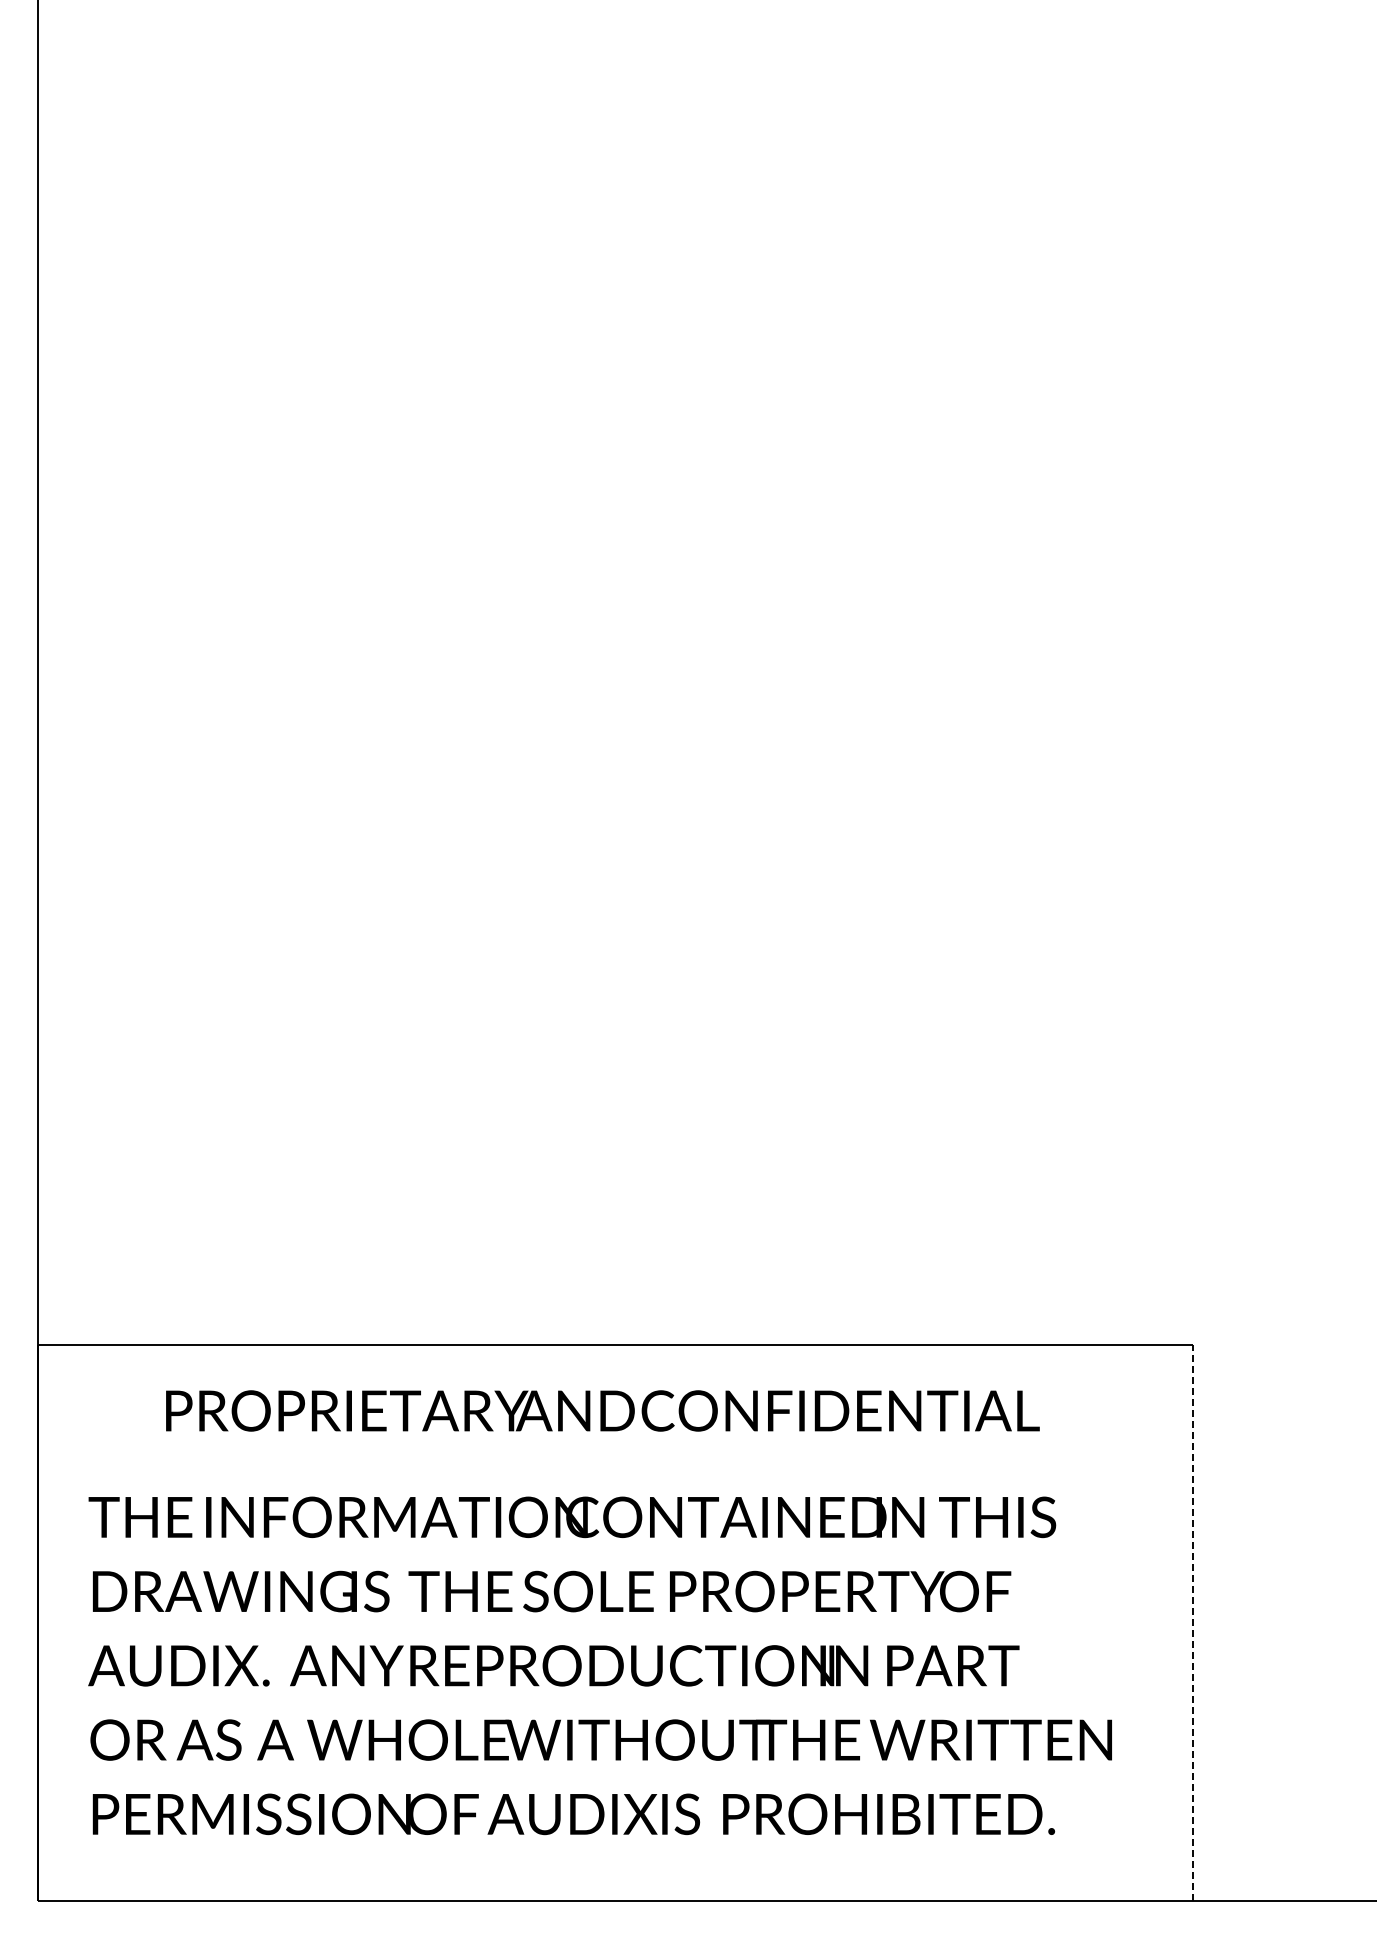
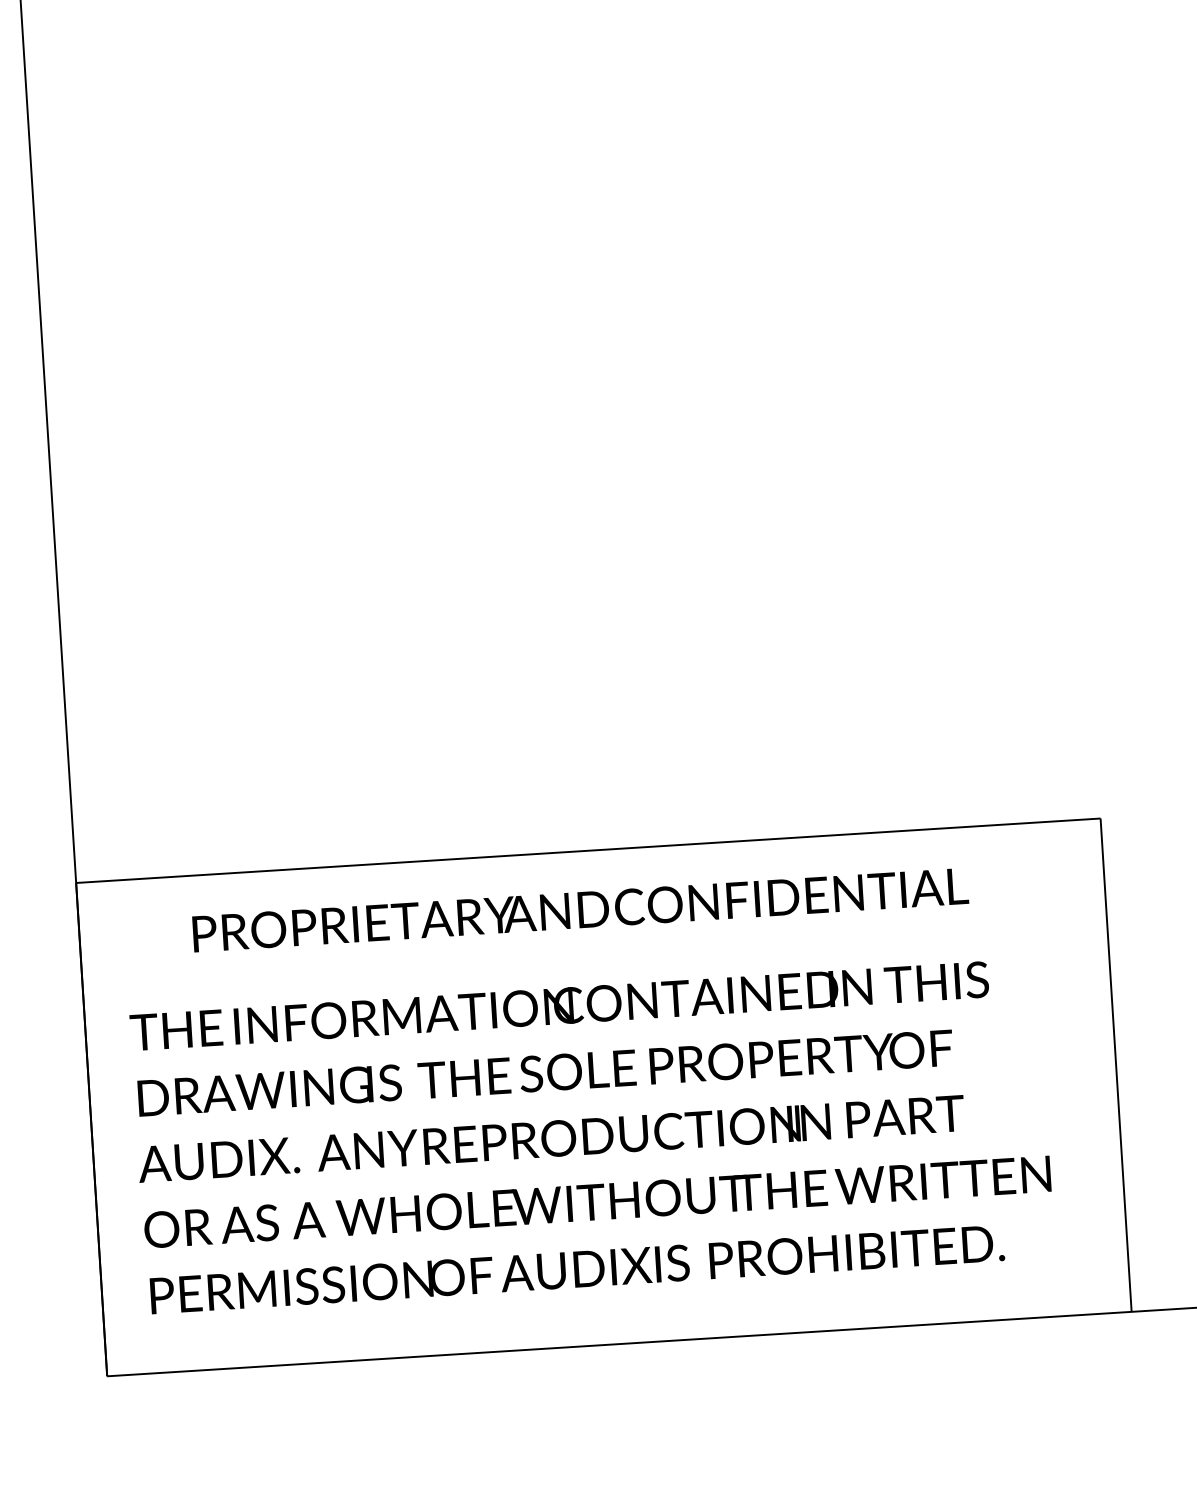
line: (1193, 1622) -> (1116, 1064), dashed -> solid

